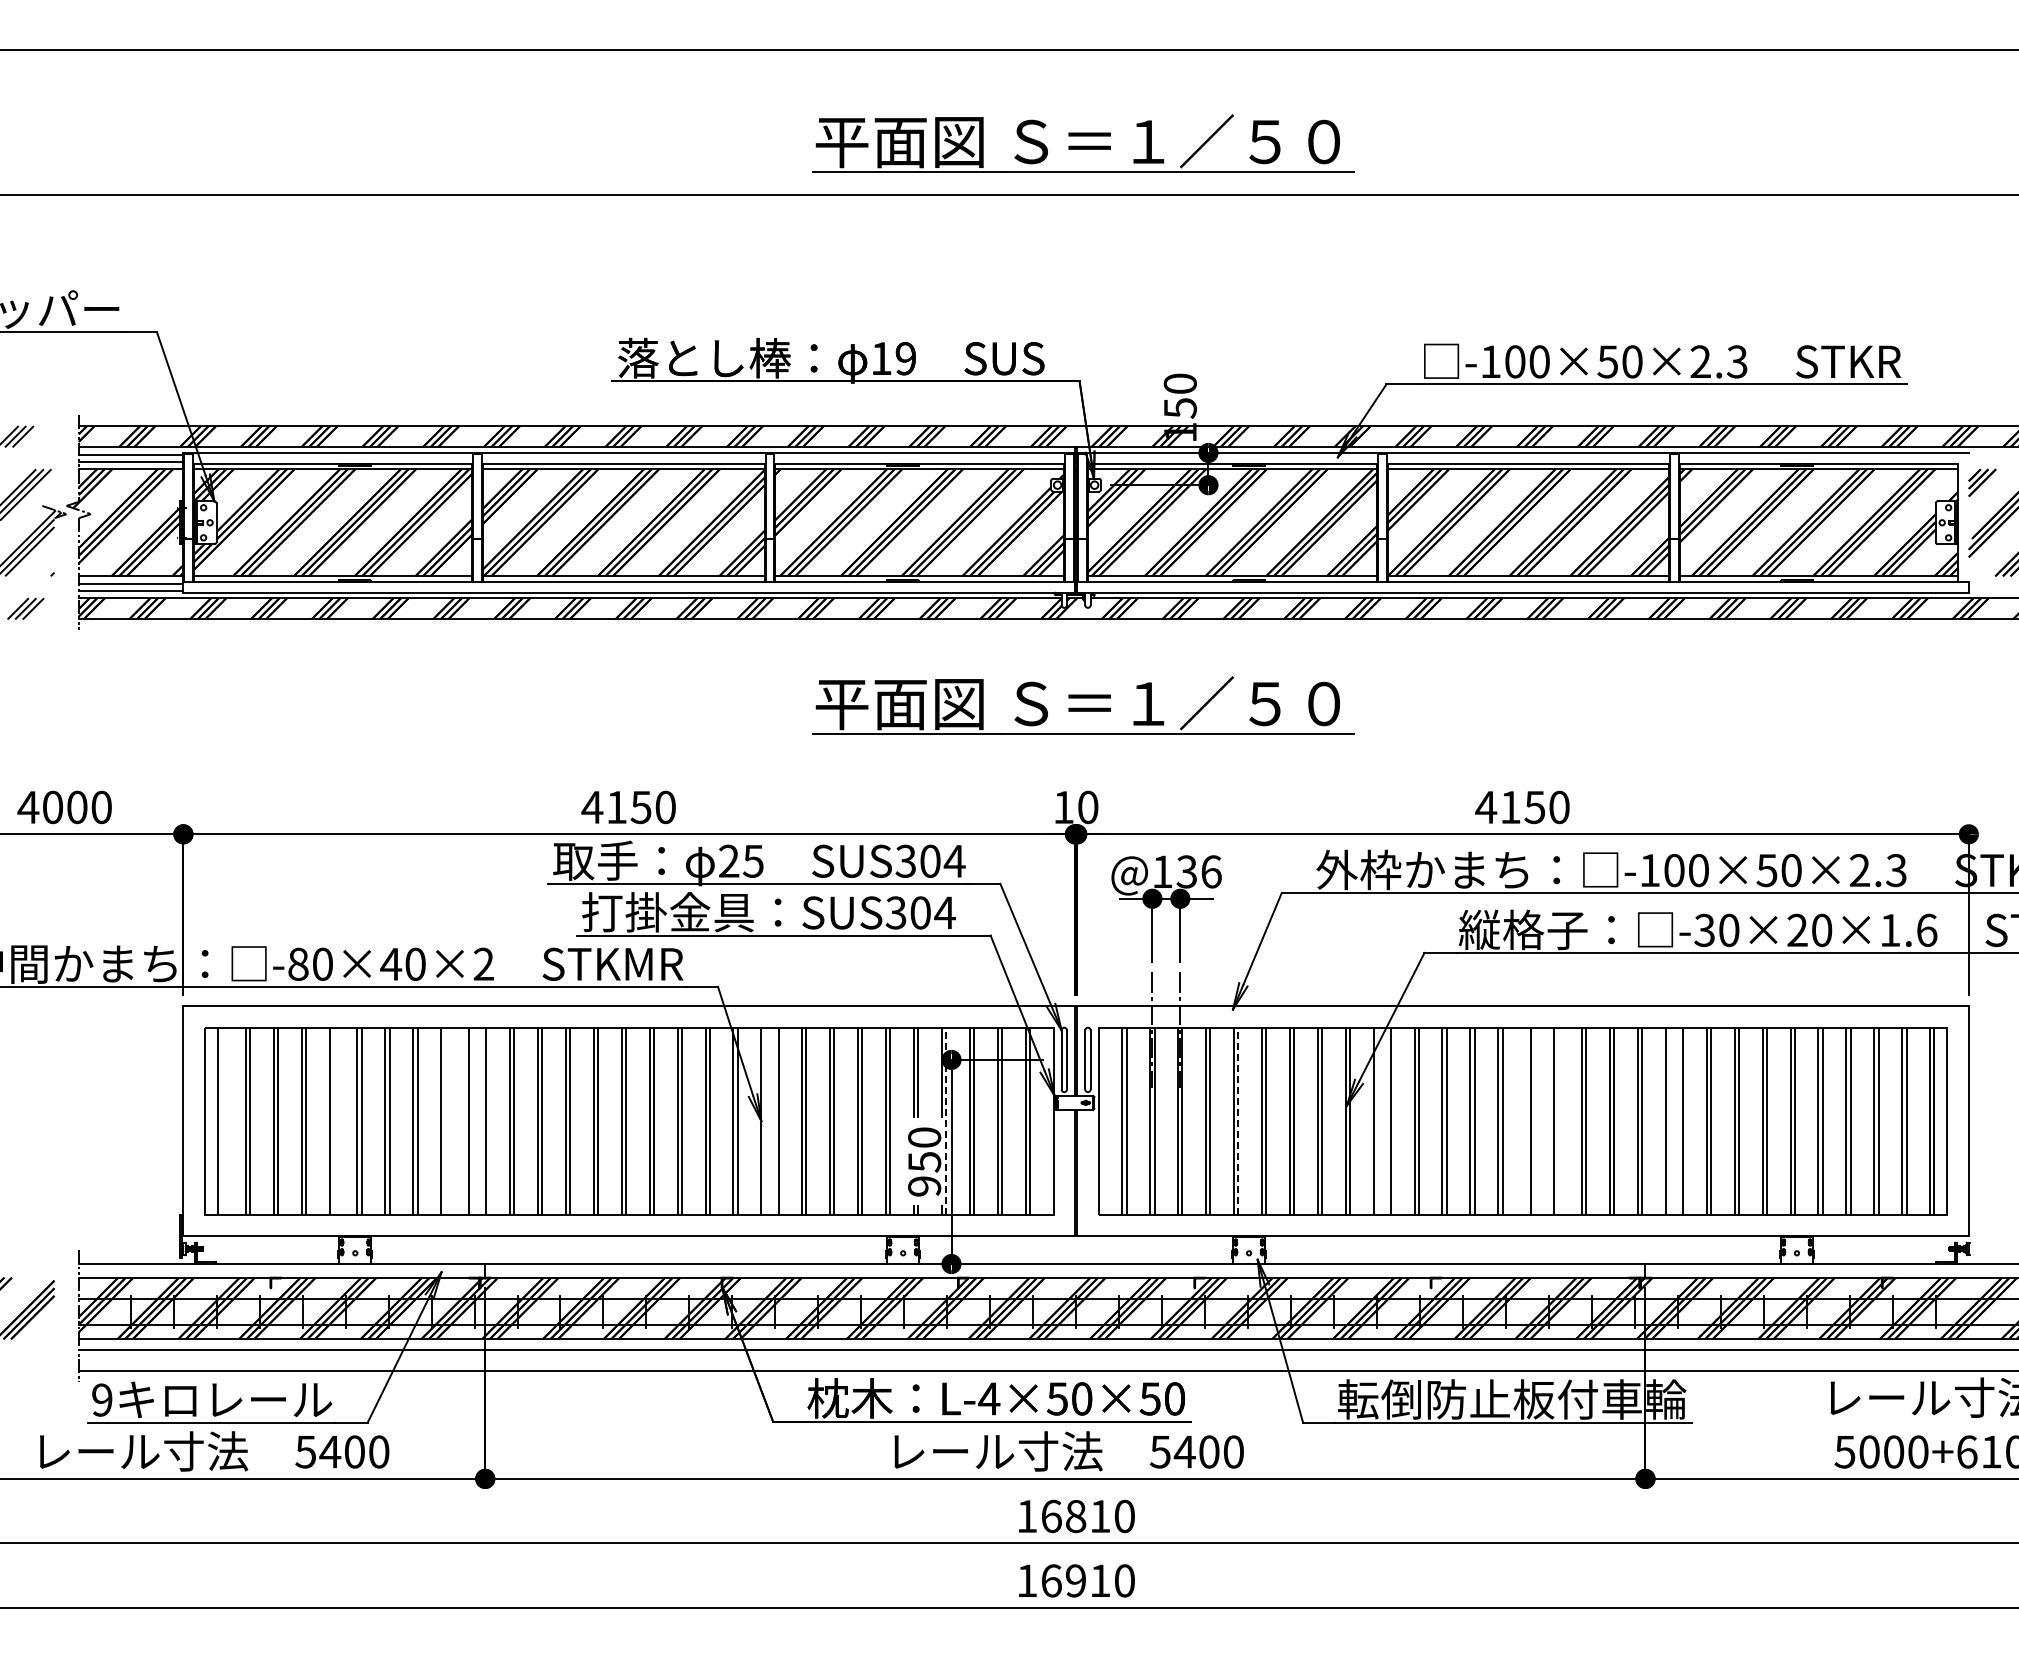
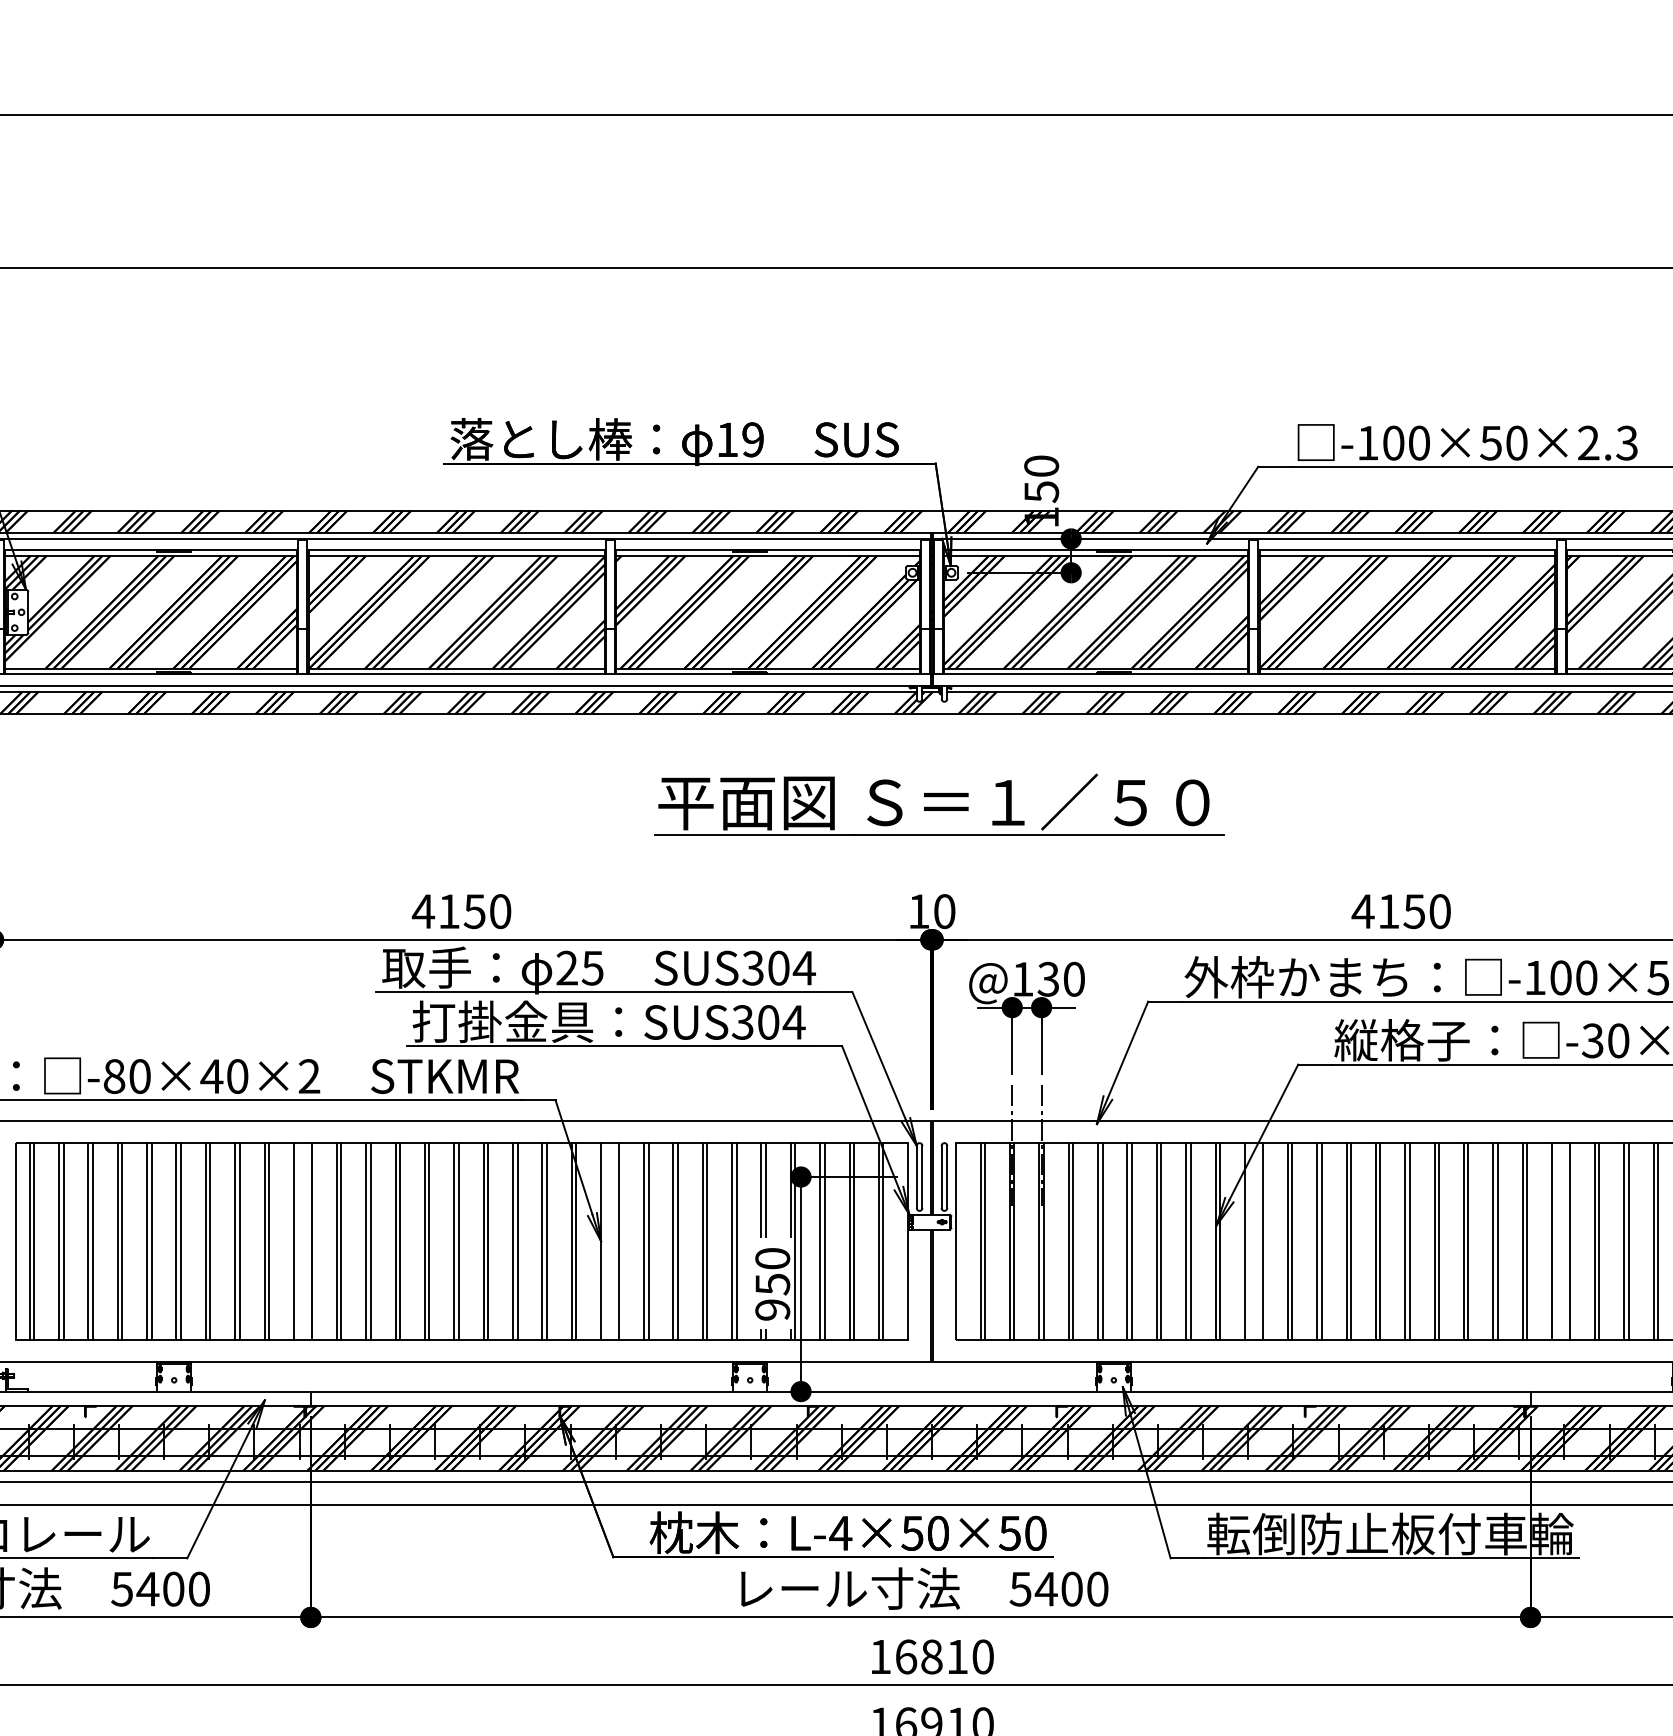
part: (1083, 143) -> (939, 213), removed
text: (1211, 871) -> (1074, 978), @136 -> @130
line: (222, 1120) -> (34, 1240), added
line: (333, 1120) -> (151, 1240), added
line: (445, 1120) -> (269, 1240), added
line: (946, 1120) -> (795, 1240), dashed -> solid
line: (1238, 1120) -> (1102, 1240), dashed -> solid
line: (1526, 1120) -> (1405, 1240), added
line: (1558, 1120) -> (1439, 1240), added

